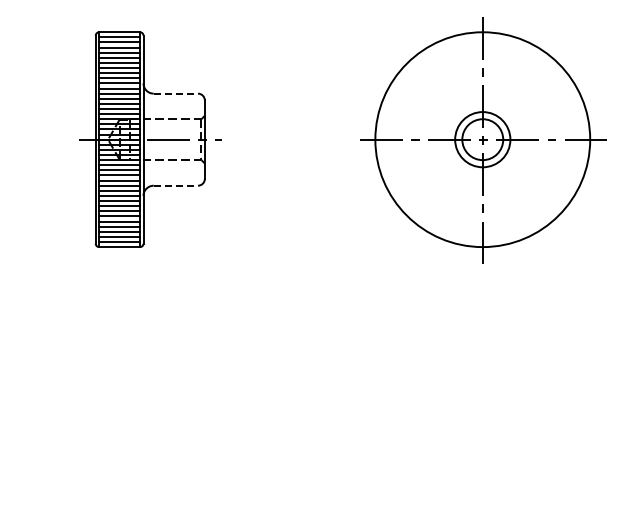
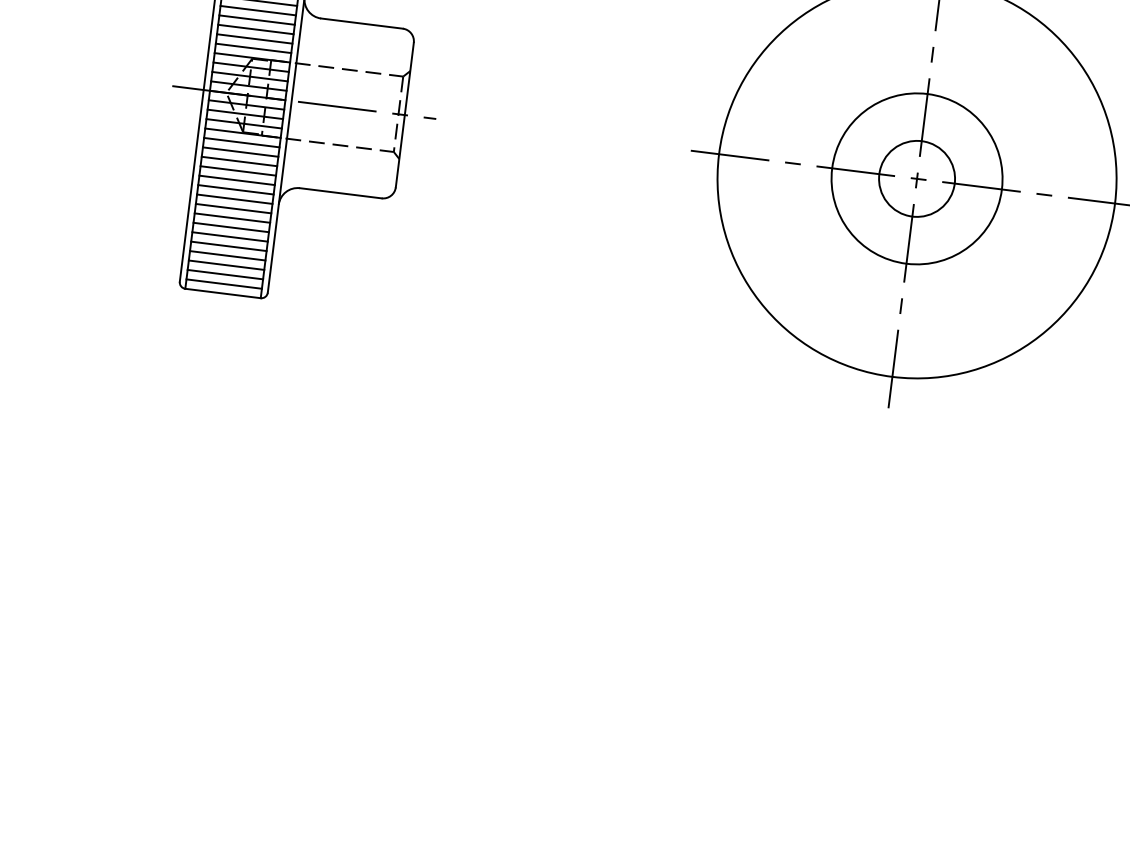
line: (176, 93) -> (363, 23), dashed -> solid
circle: (482, 139) -> (916, 178), size x1.67
line: (176, 185) -> (342, 193), dashed -> solid

